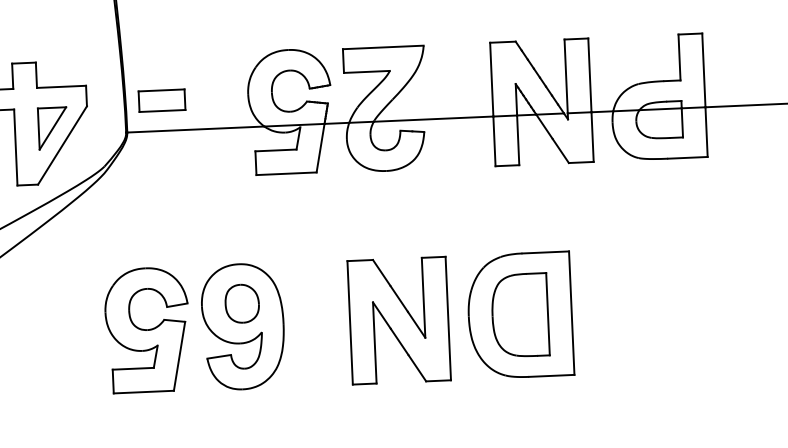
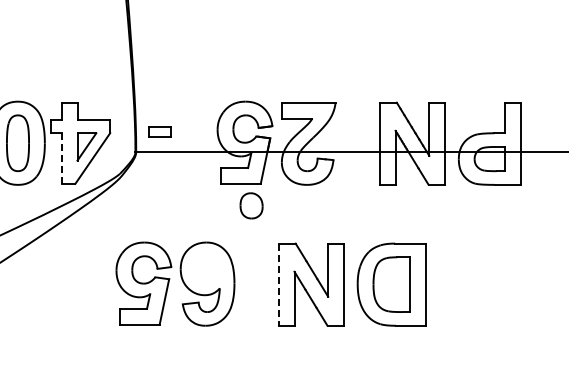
part: (160, 100) -> (159, 131), size x0.7
line: (15, 148) -> (61, 159), solid -> dashed
part: (242, 303) -> (251, 205), moved
line: (349, 324) -> (278, 285), solid -> dashed

